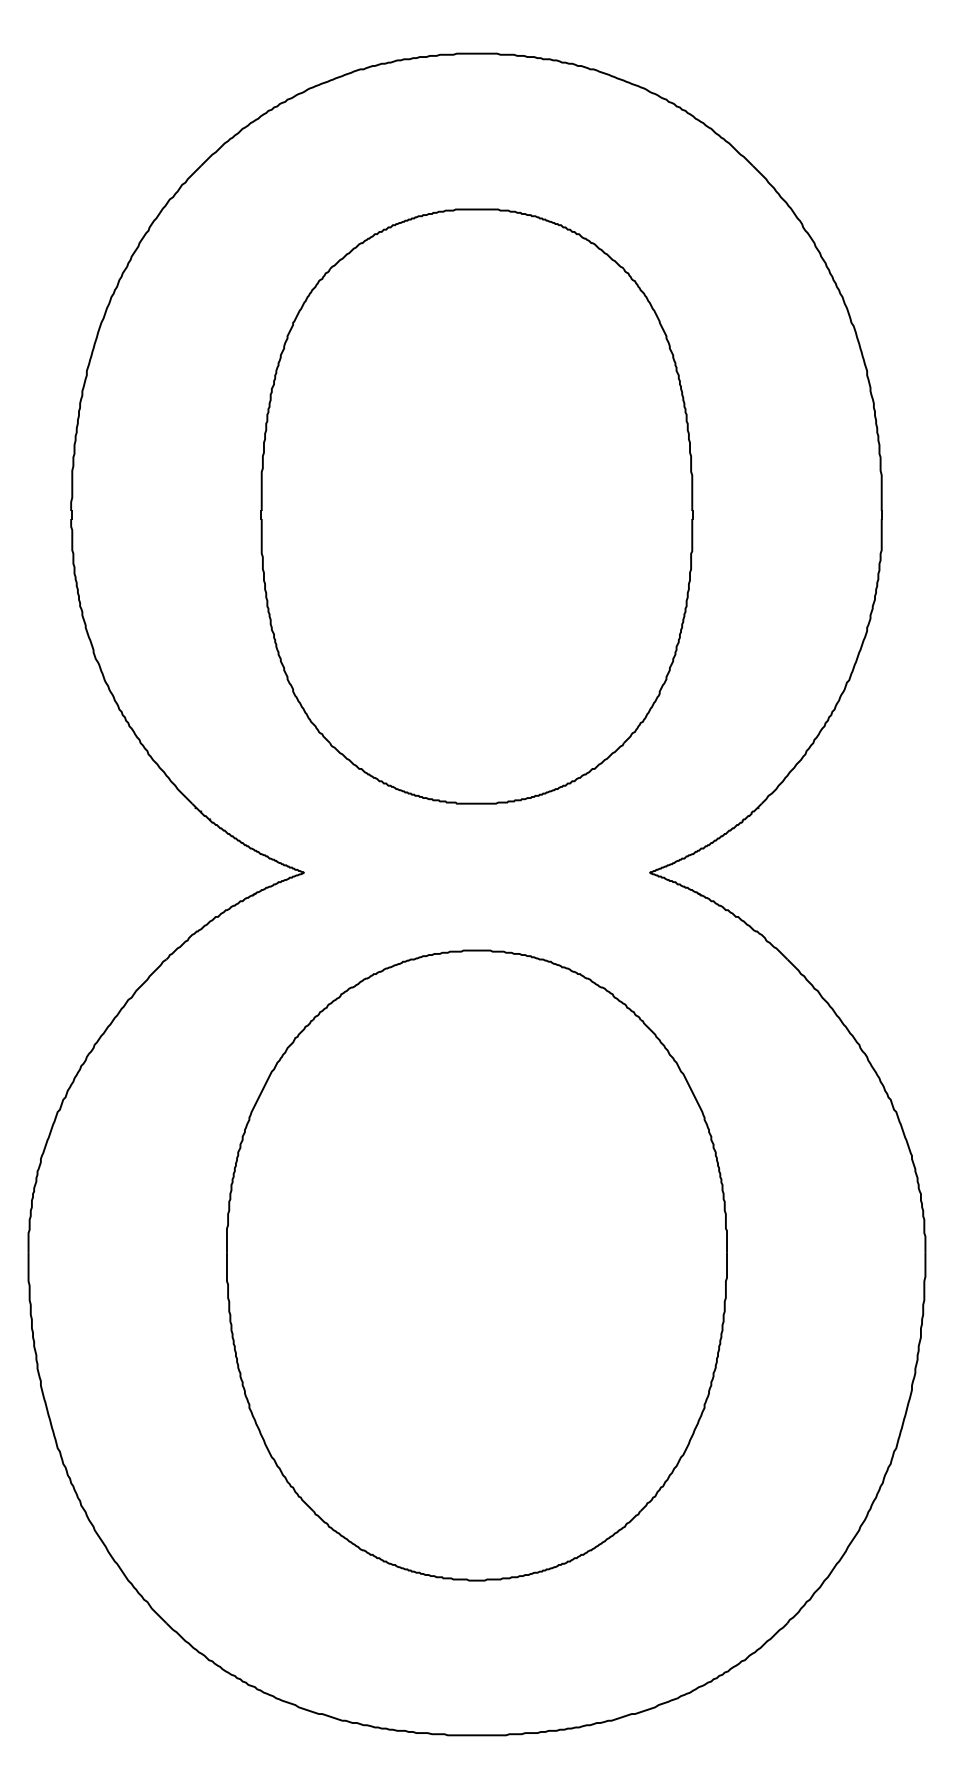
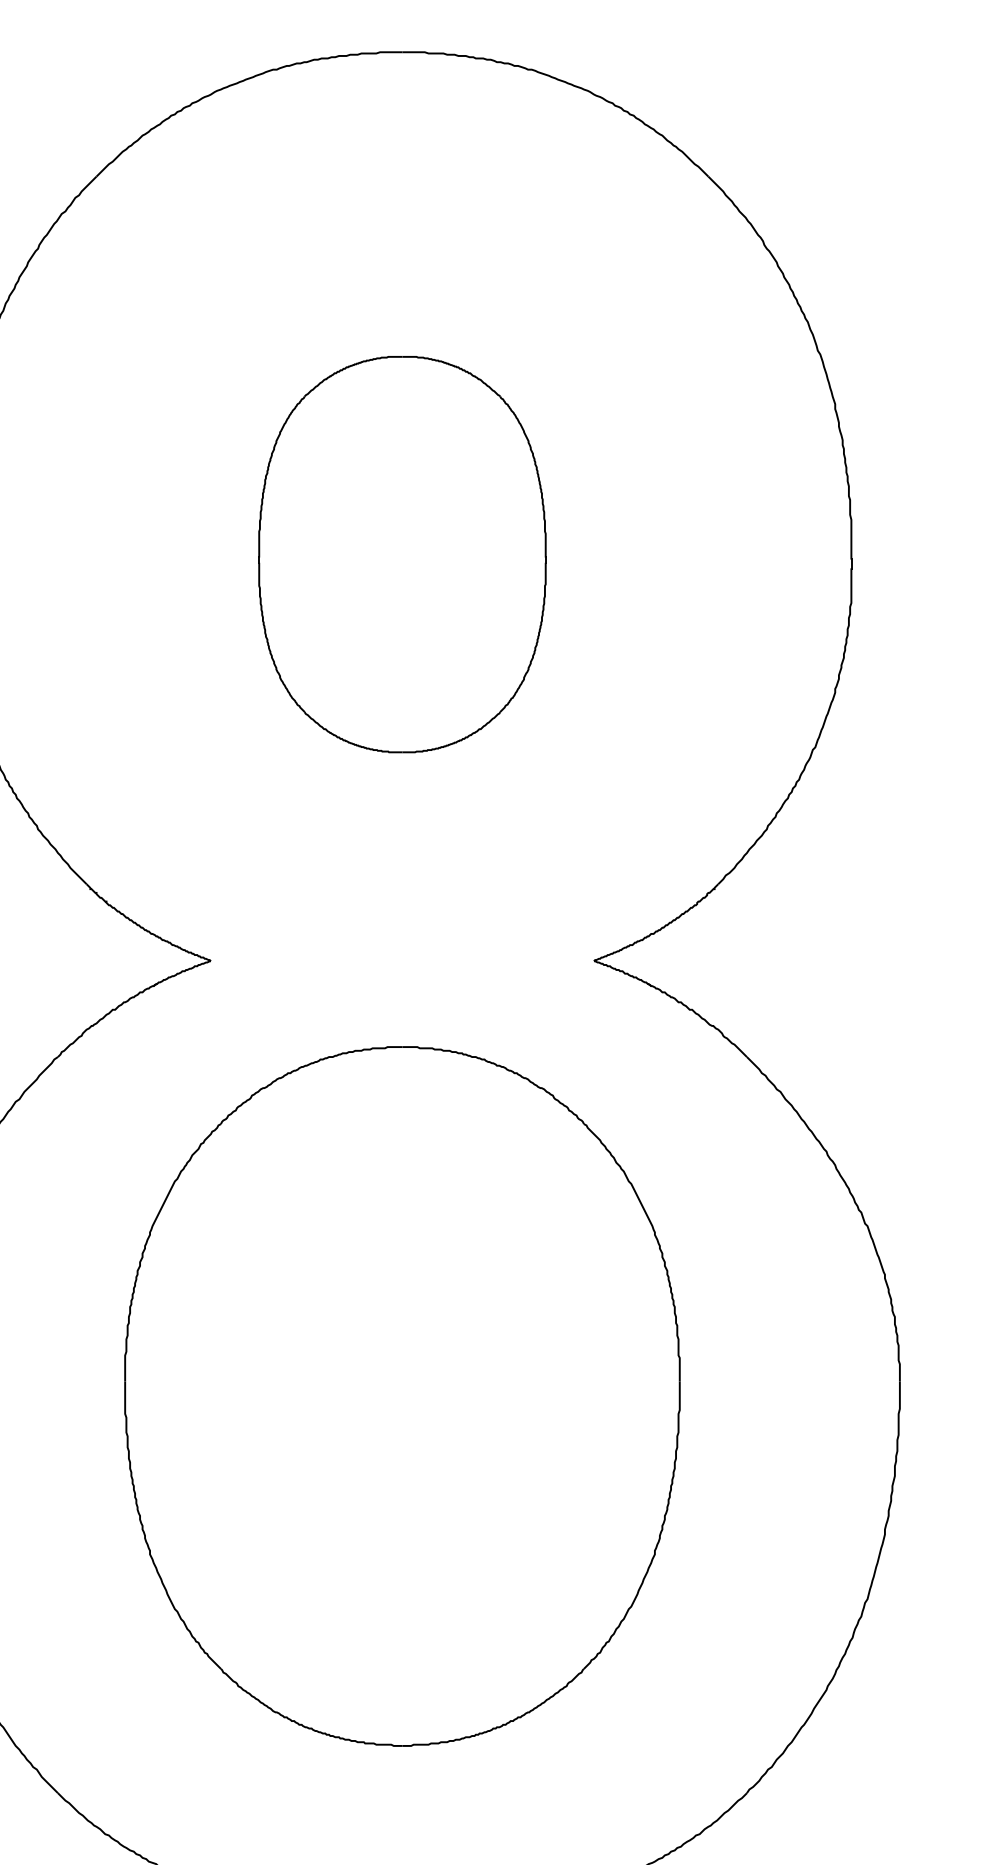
part: (476, 506) -> (401, 554), size x0.6

